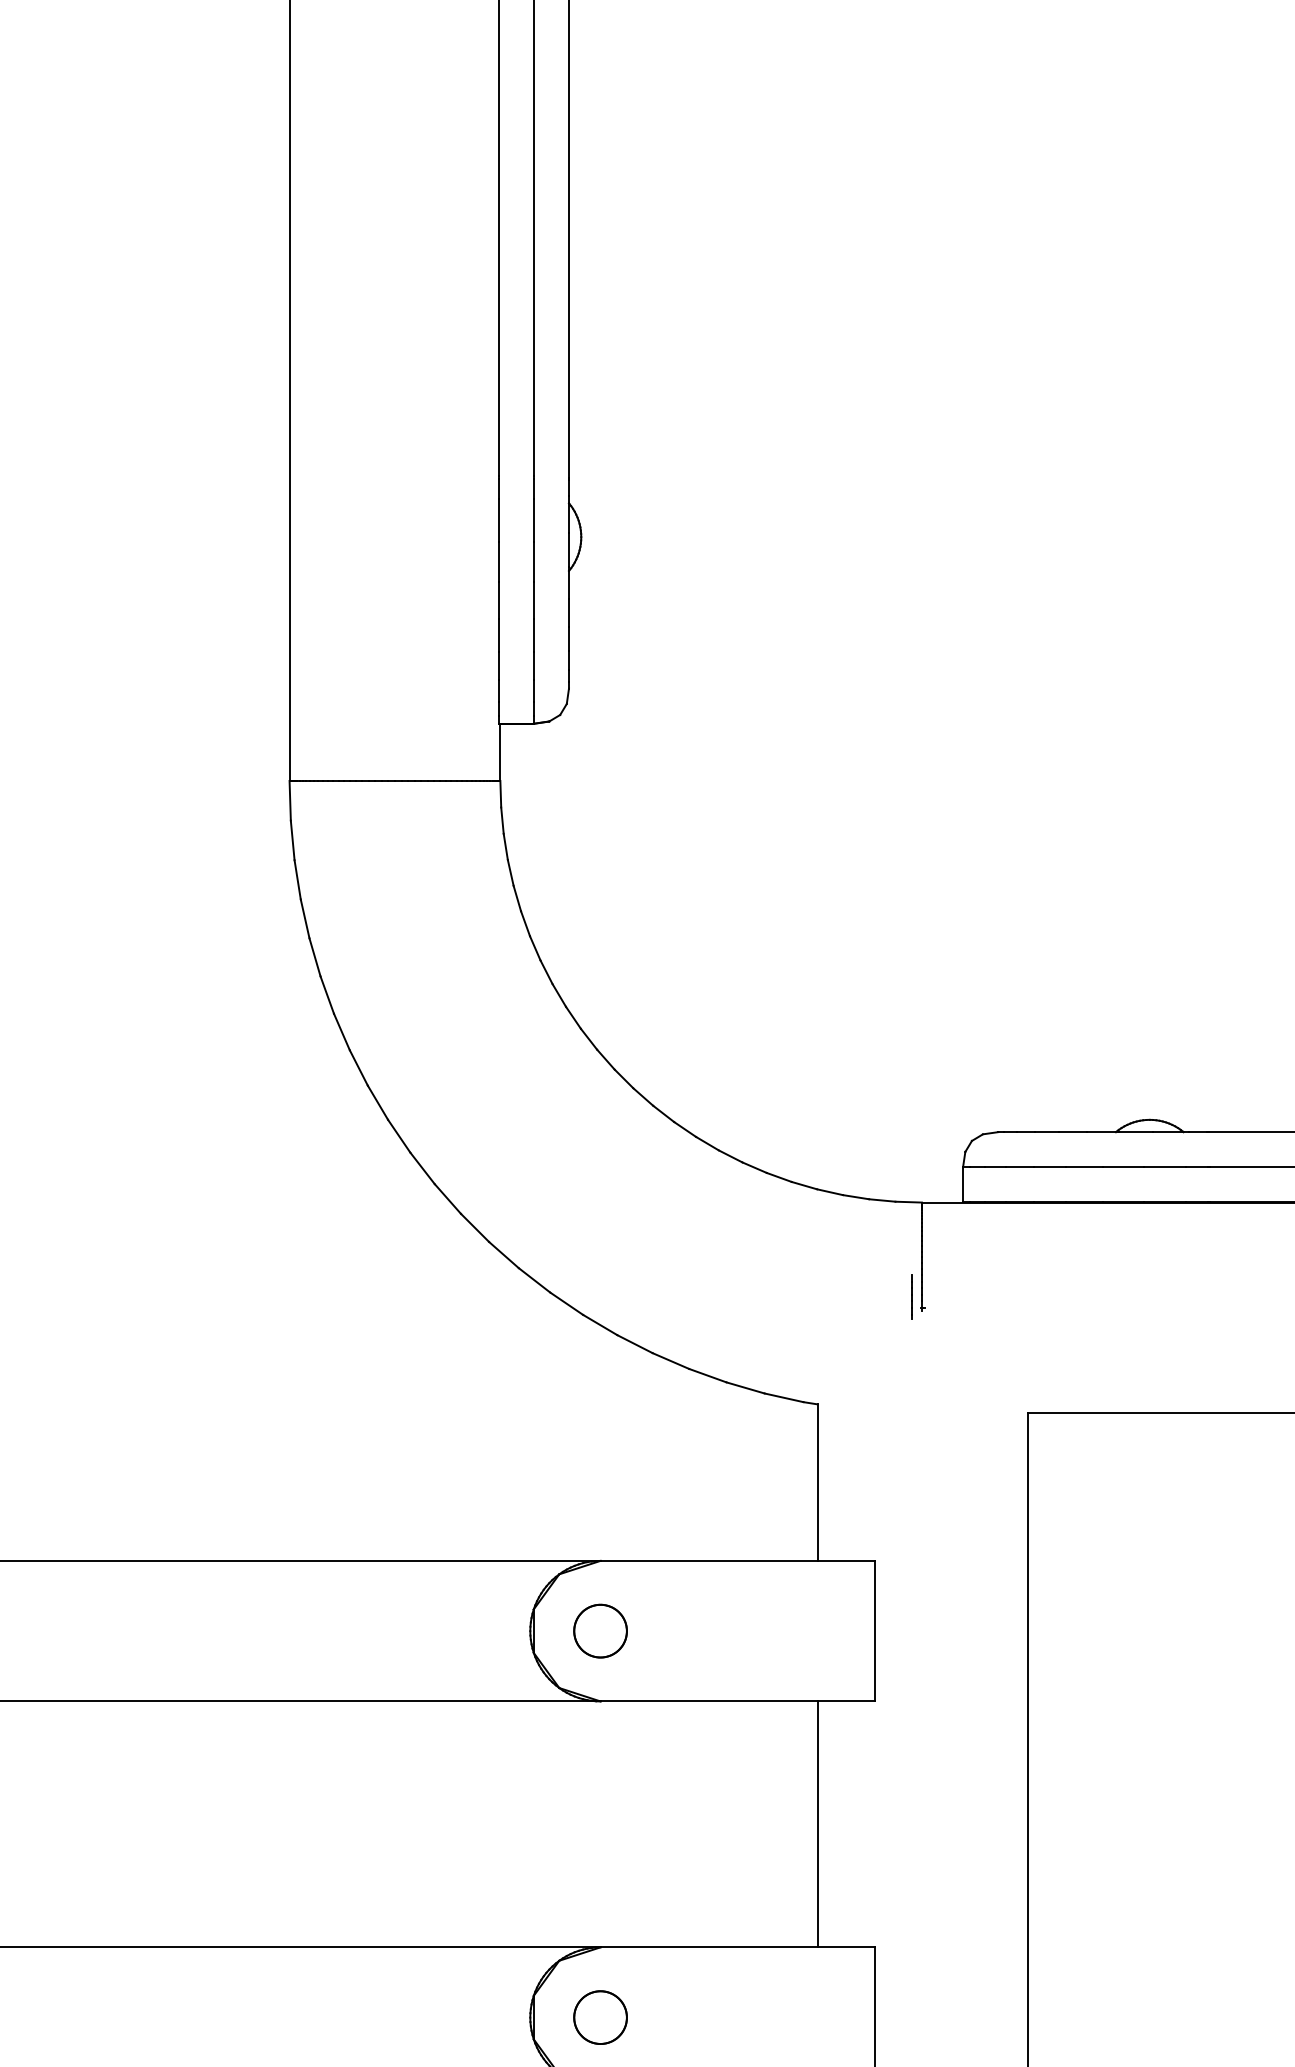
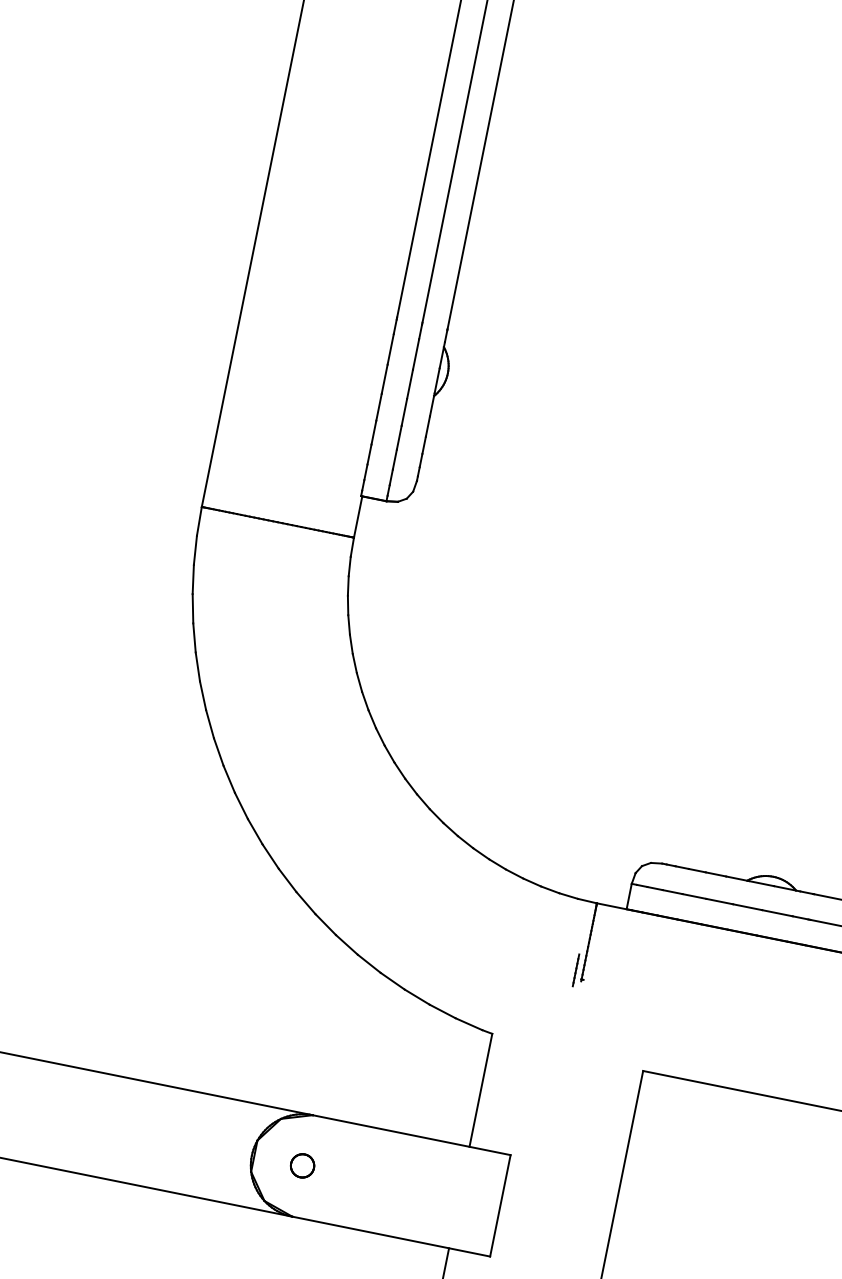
part: (600, 1630) -> (302, 1165), size x0.6

